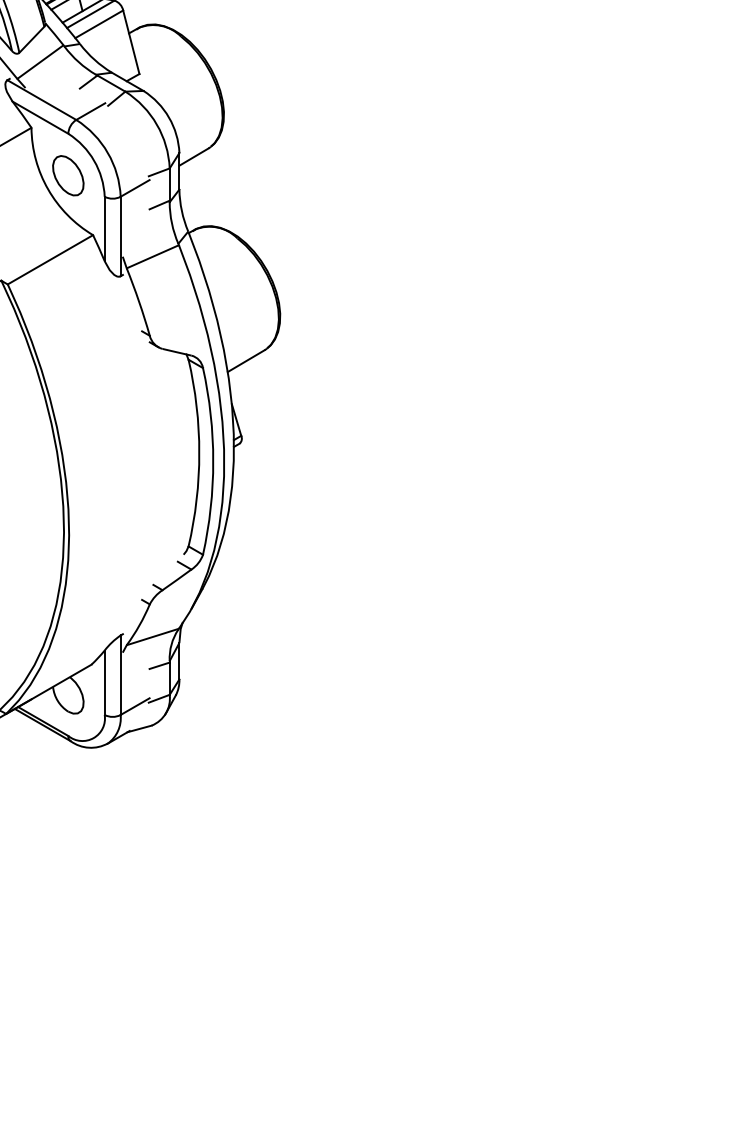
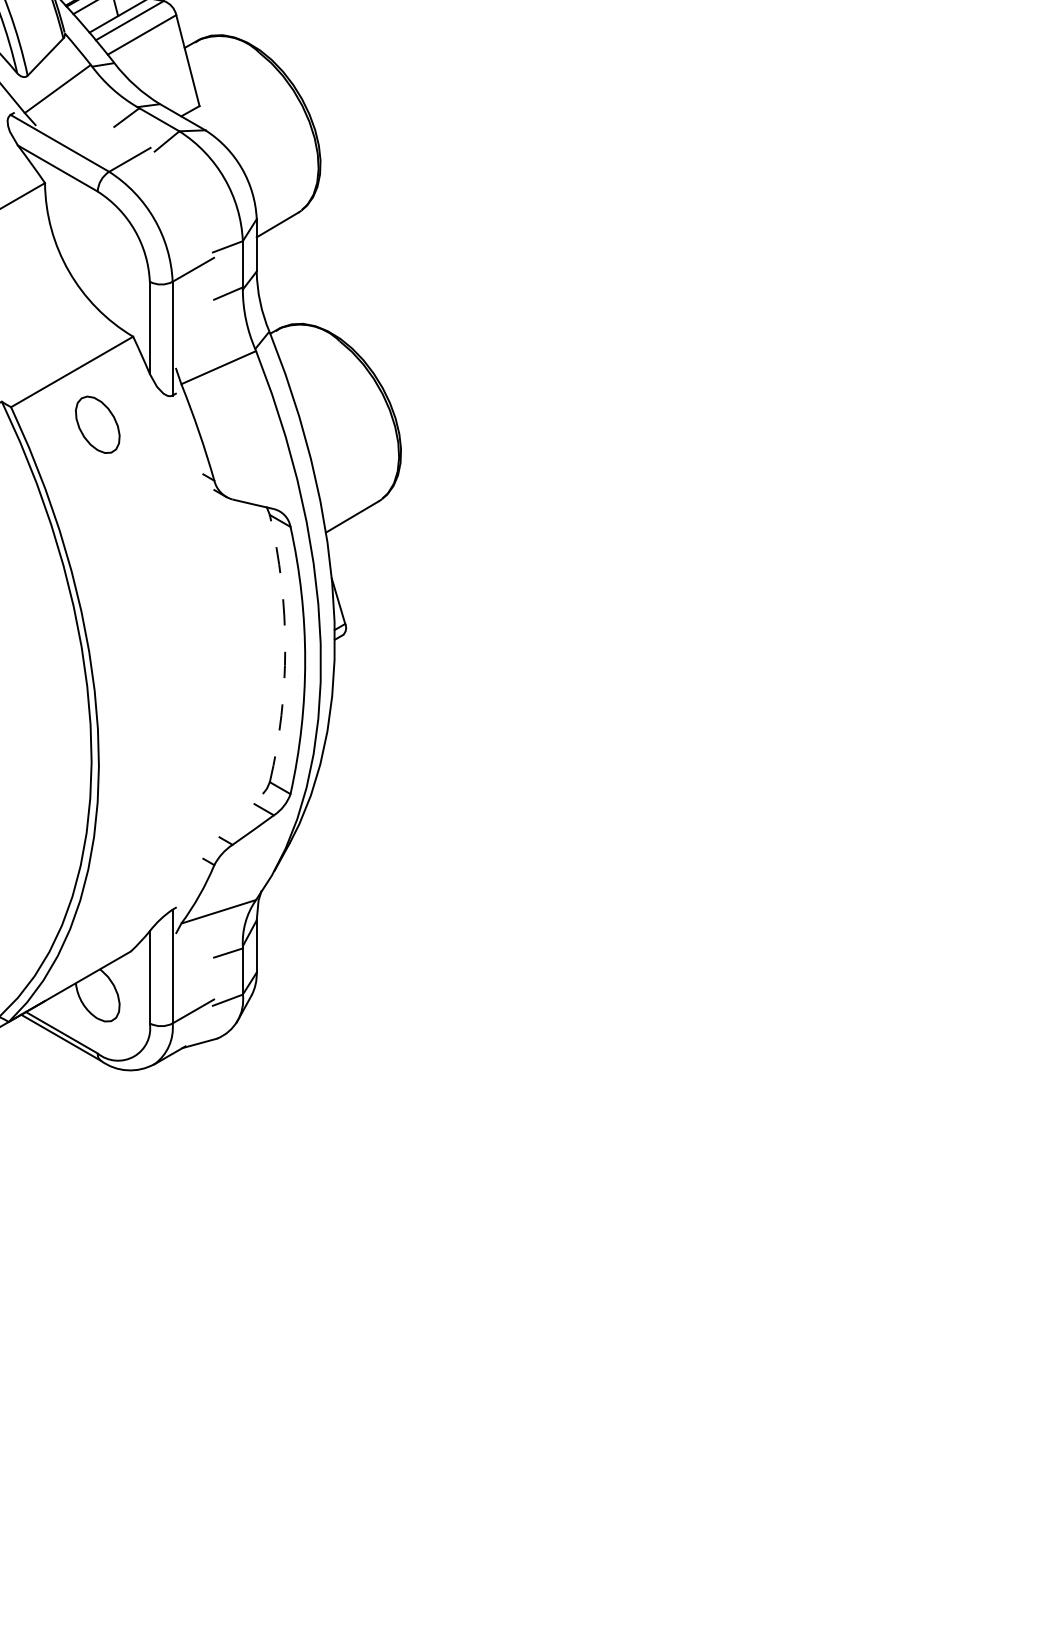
part: (68, 175) -> (98, 424), moved
arc: (199, 453) -> (285, 649), solid -> dashed

